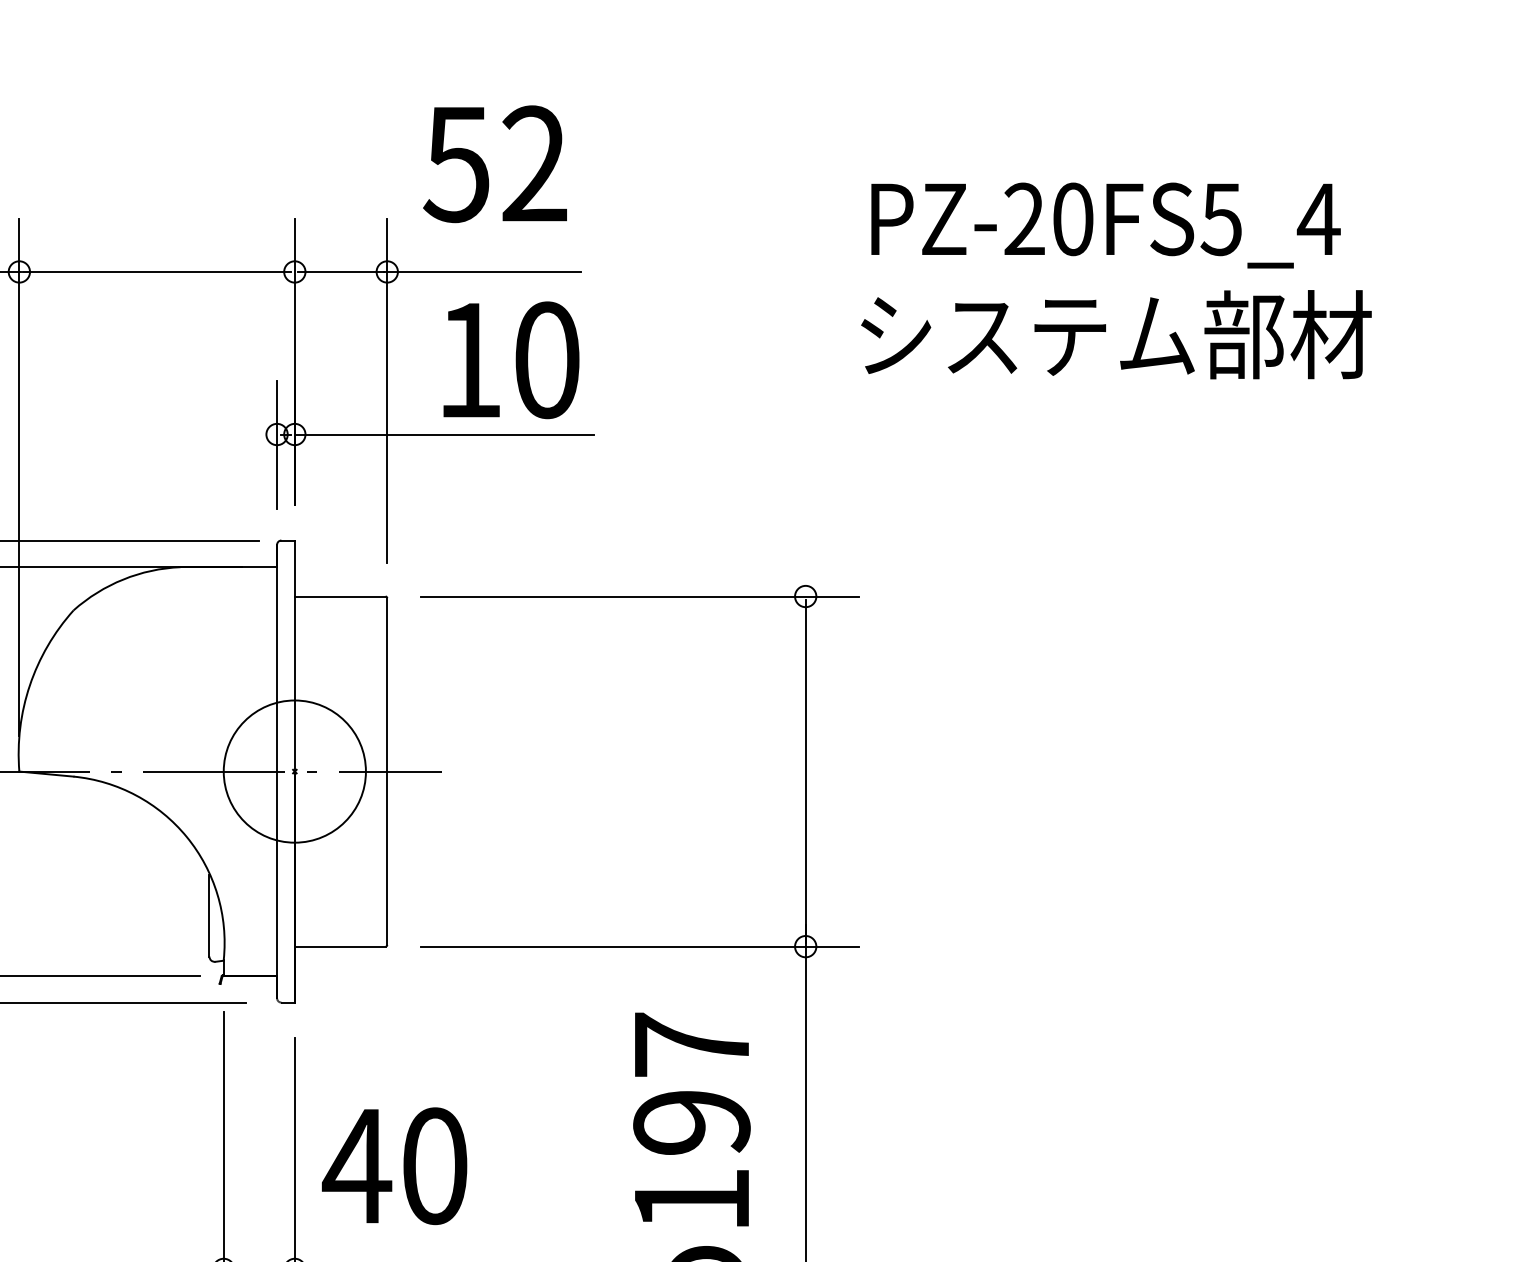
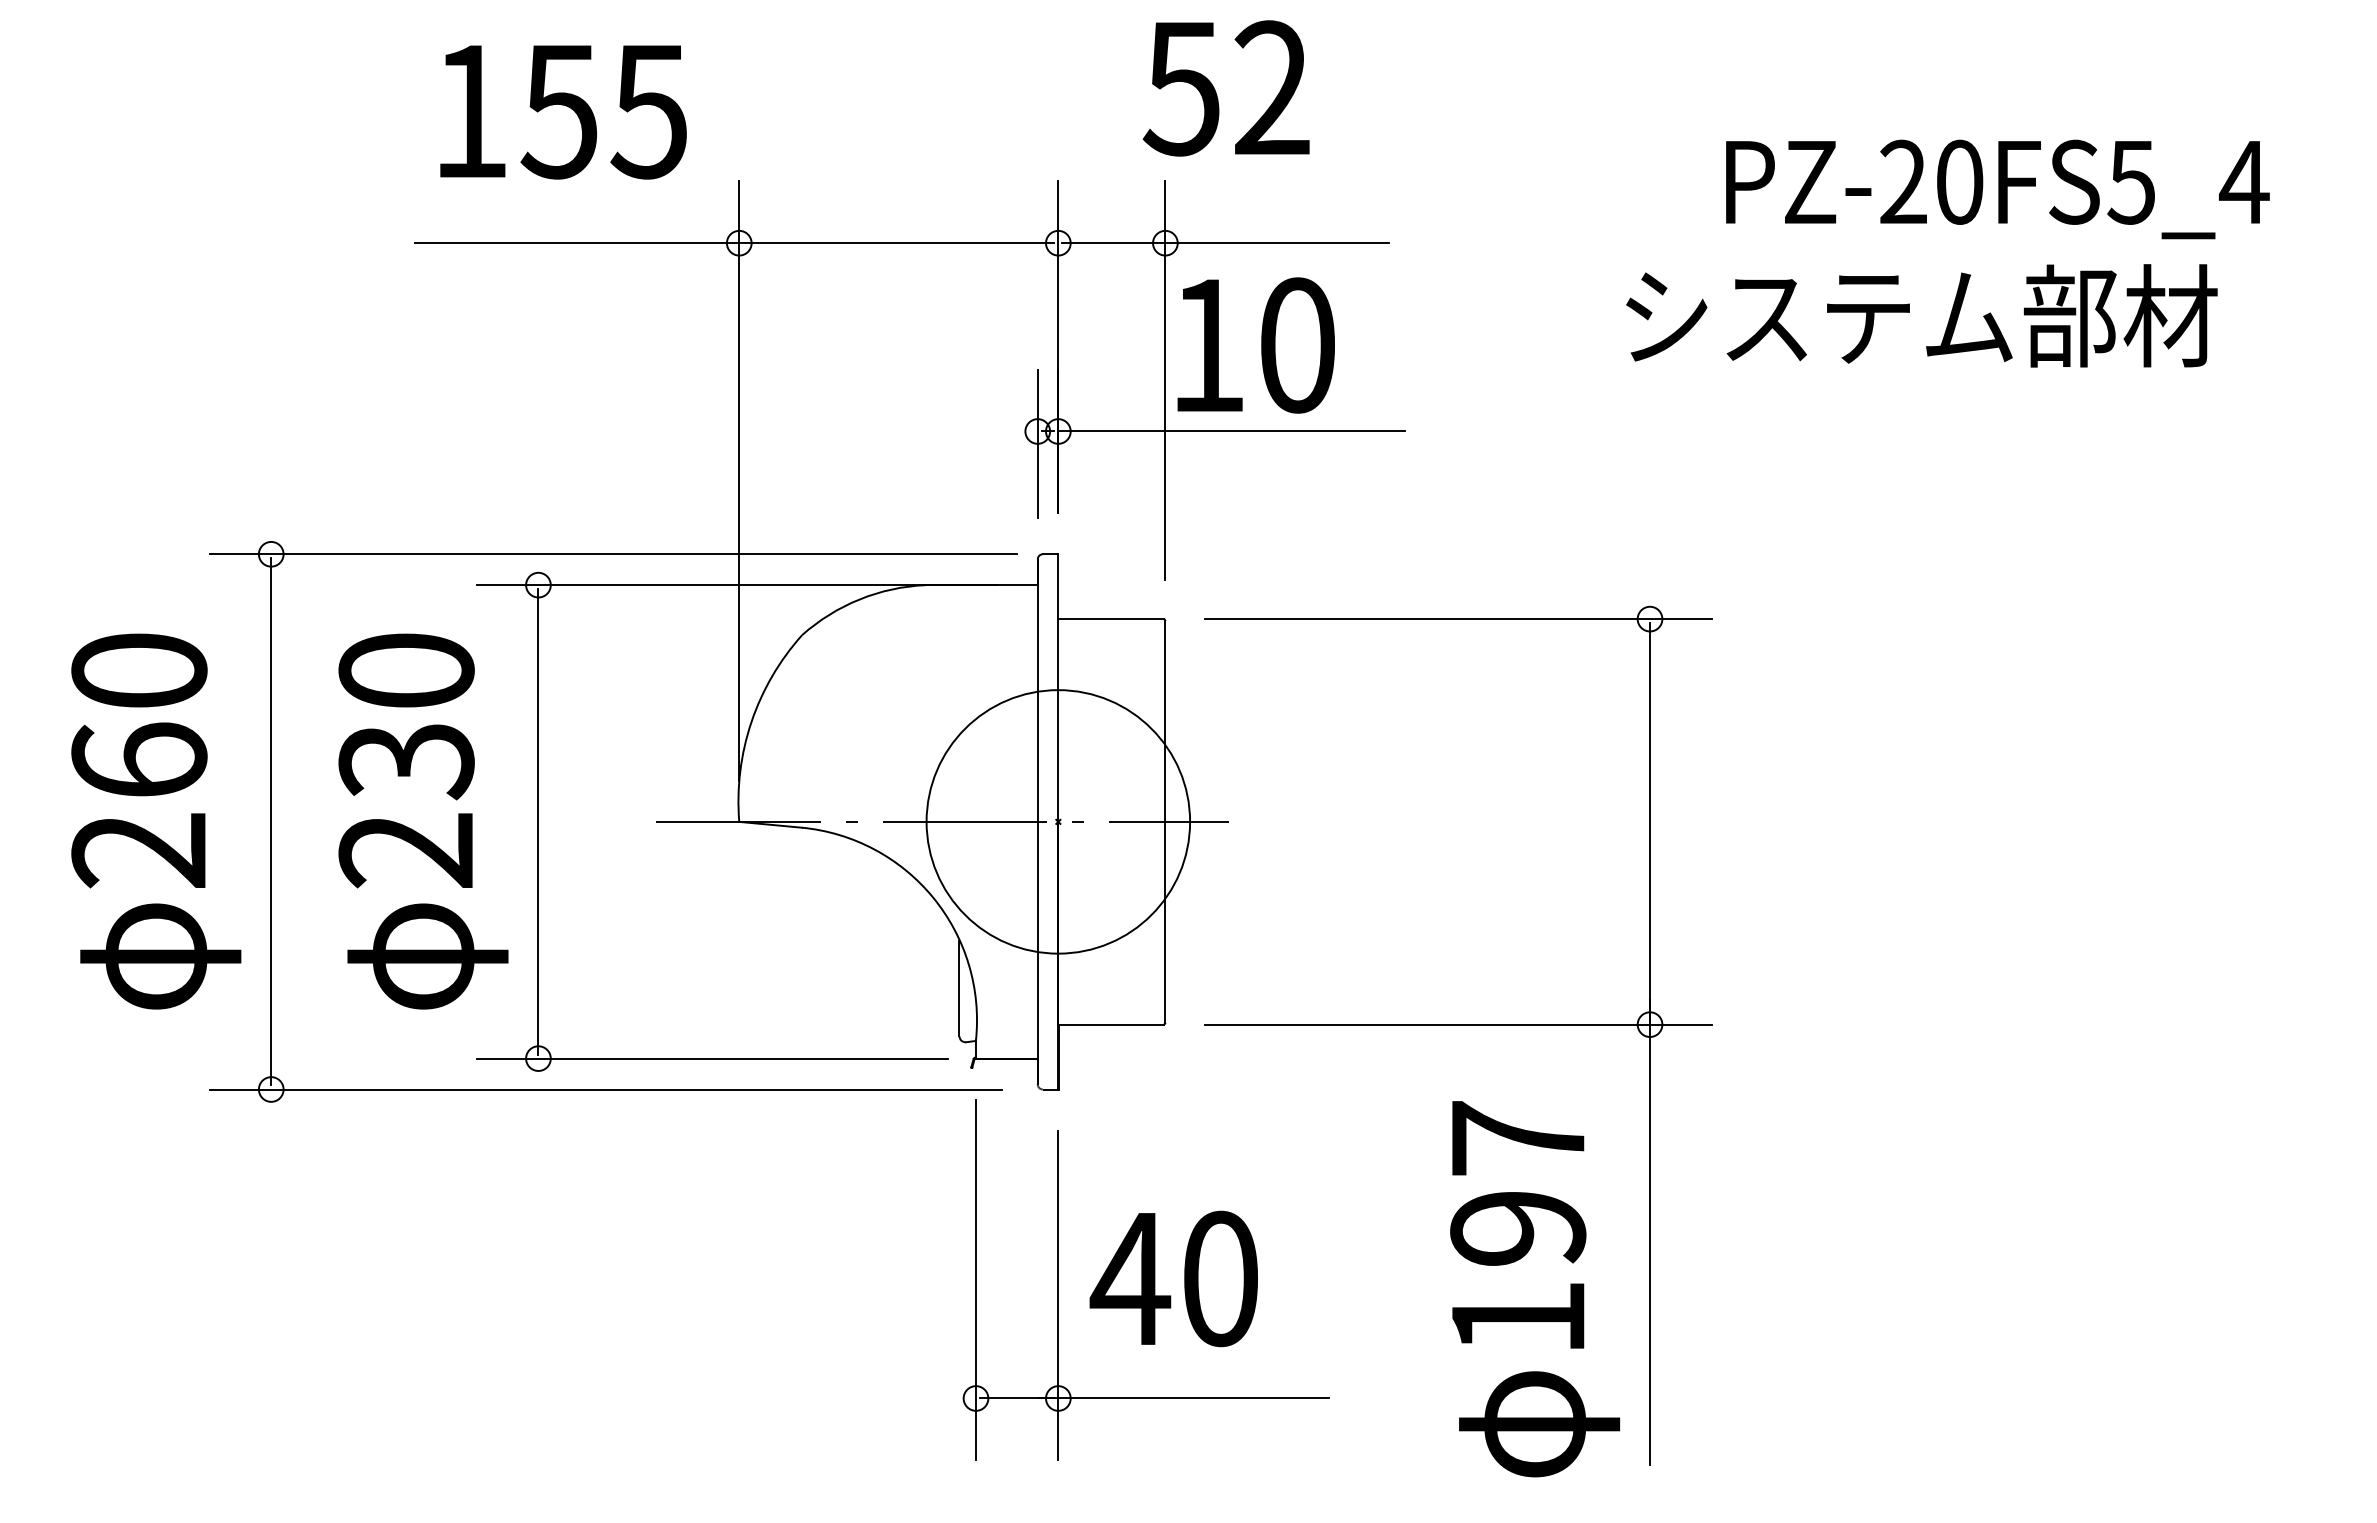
text: (494, 164) -> (1225, 88), moved
text: (1116, 334) -> (1921, 315), moved
text: (510, 360) -> (1255, 345), moved
circle: (294, 771) -> (1058, 821), size x1.6

